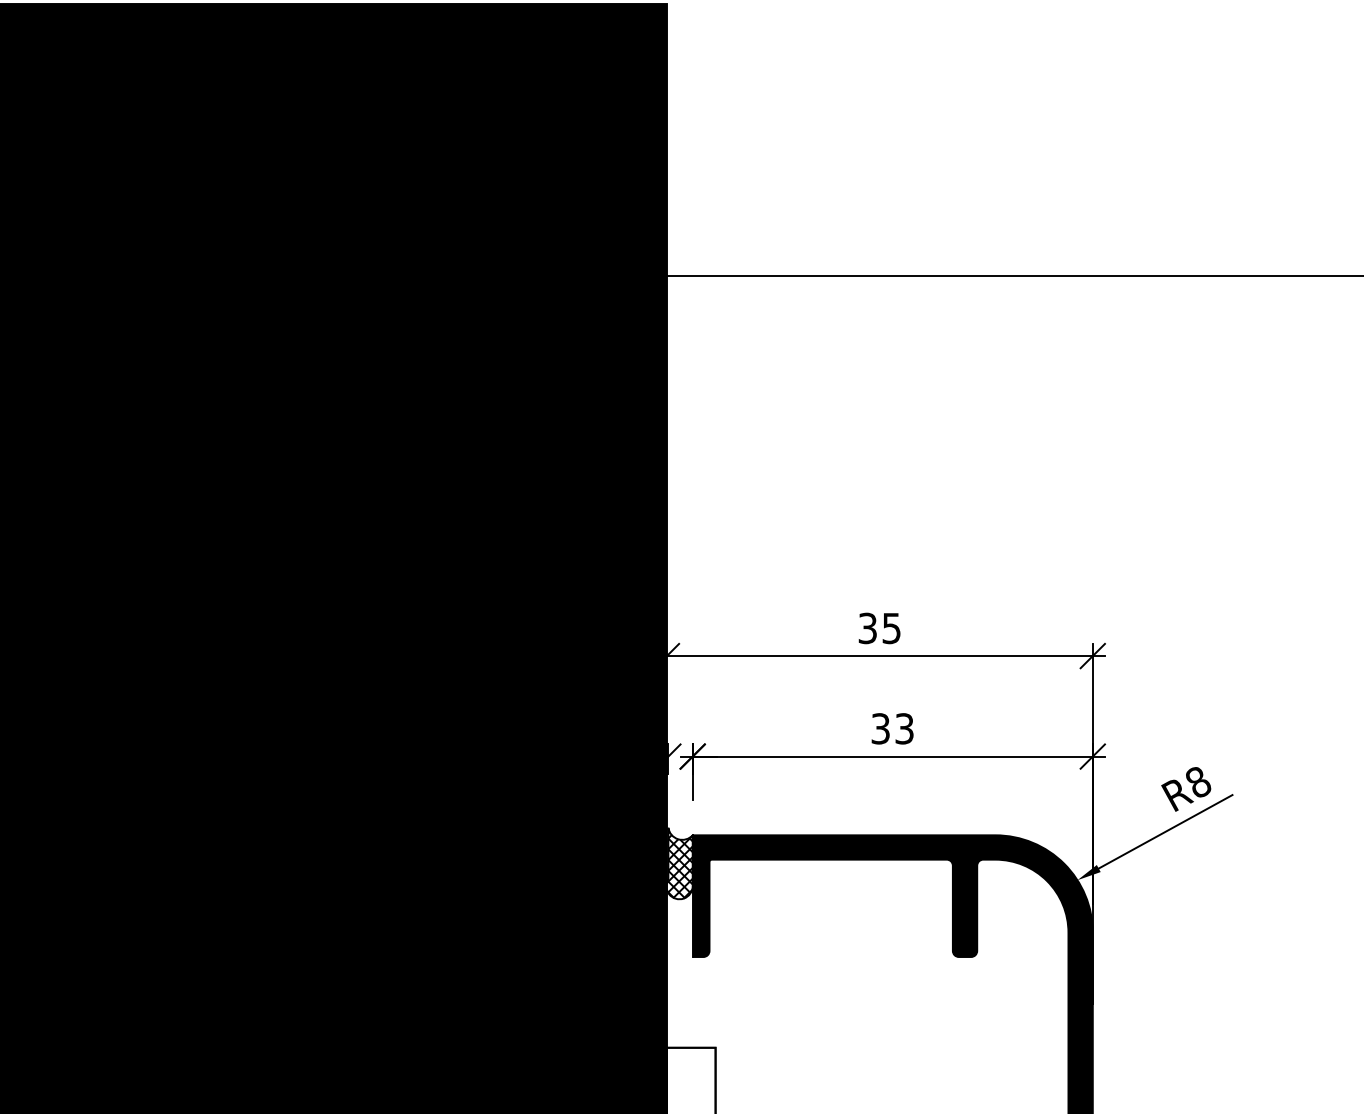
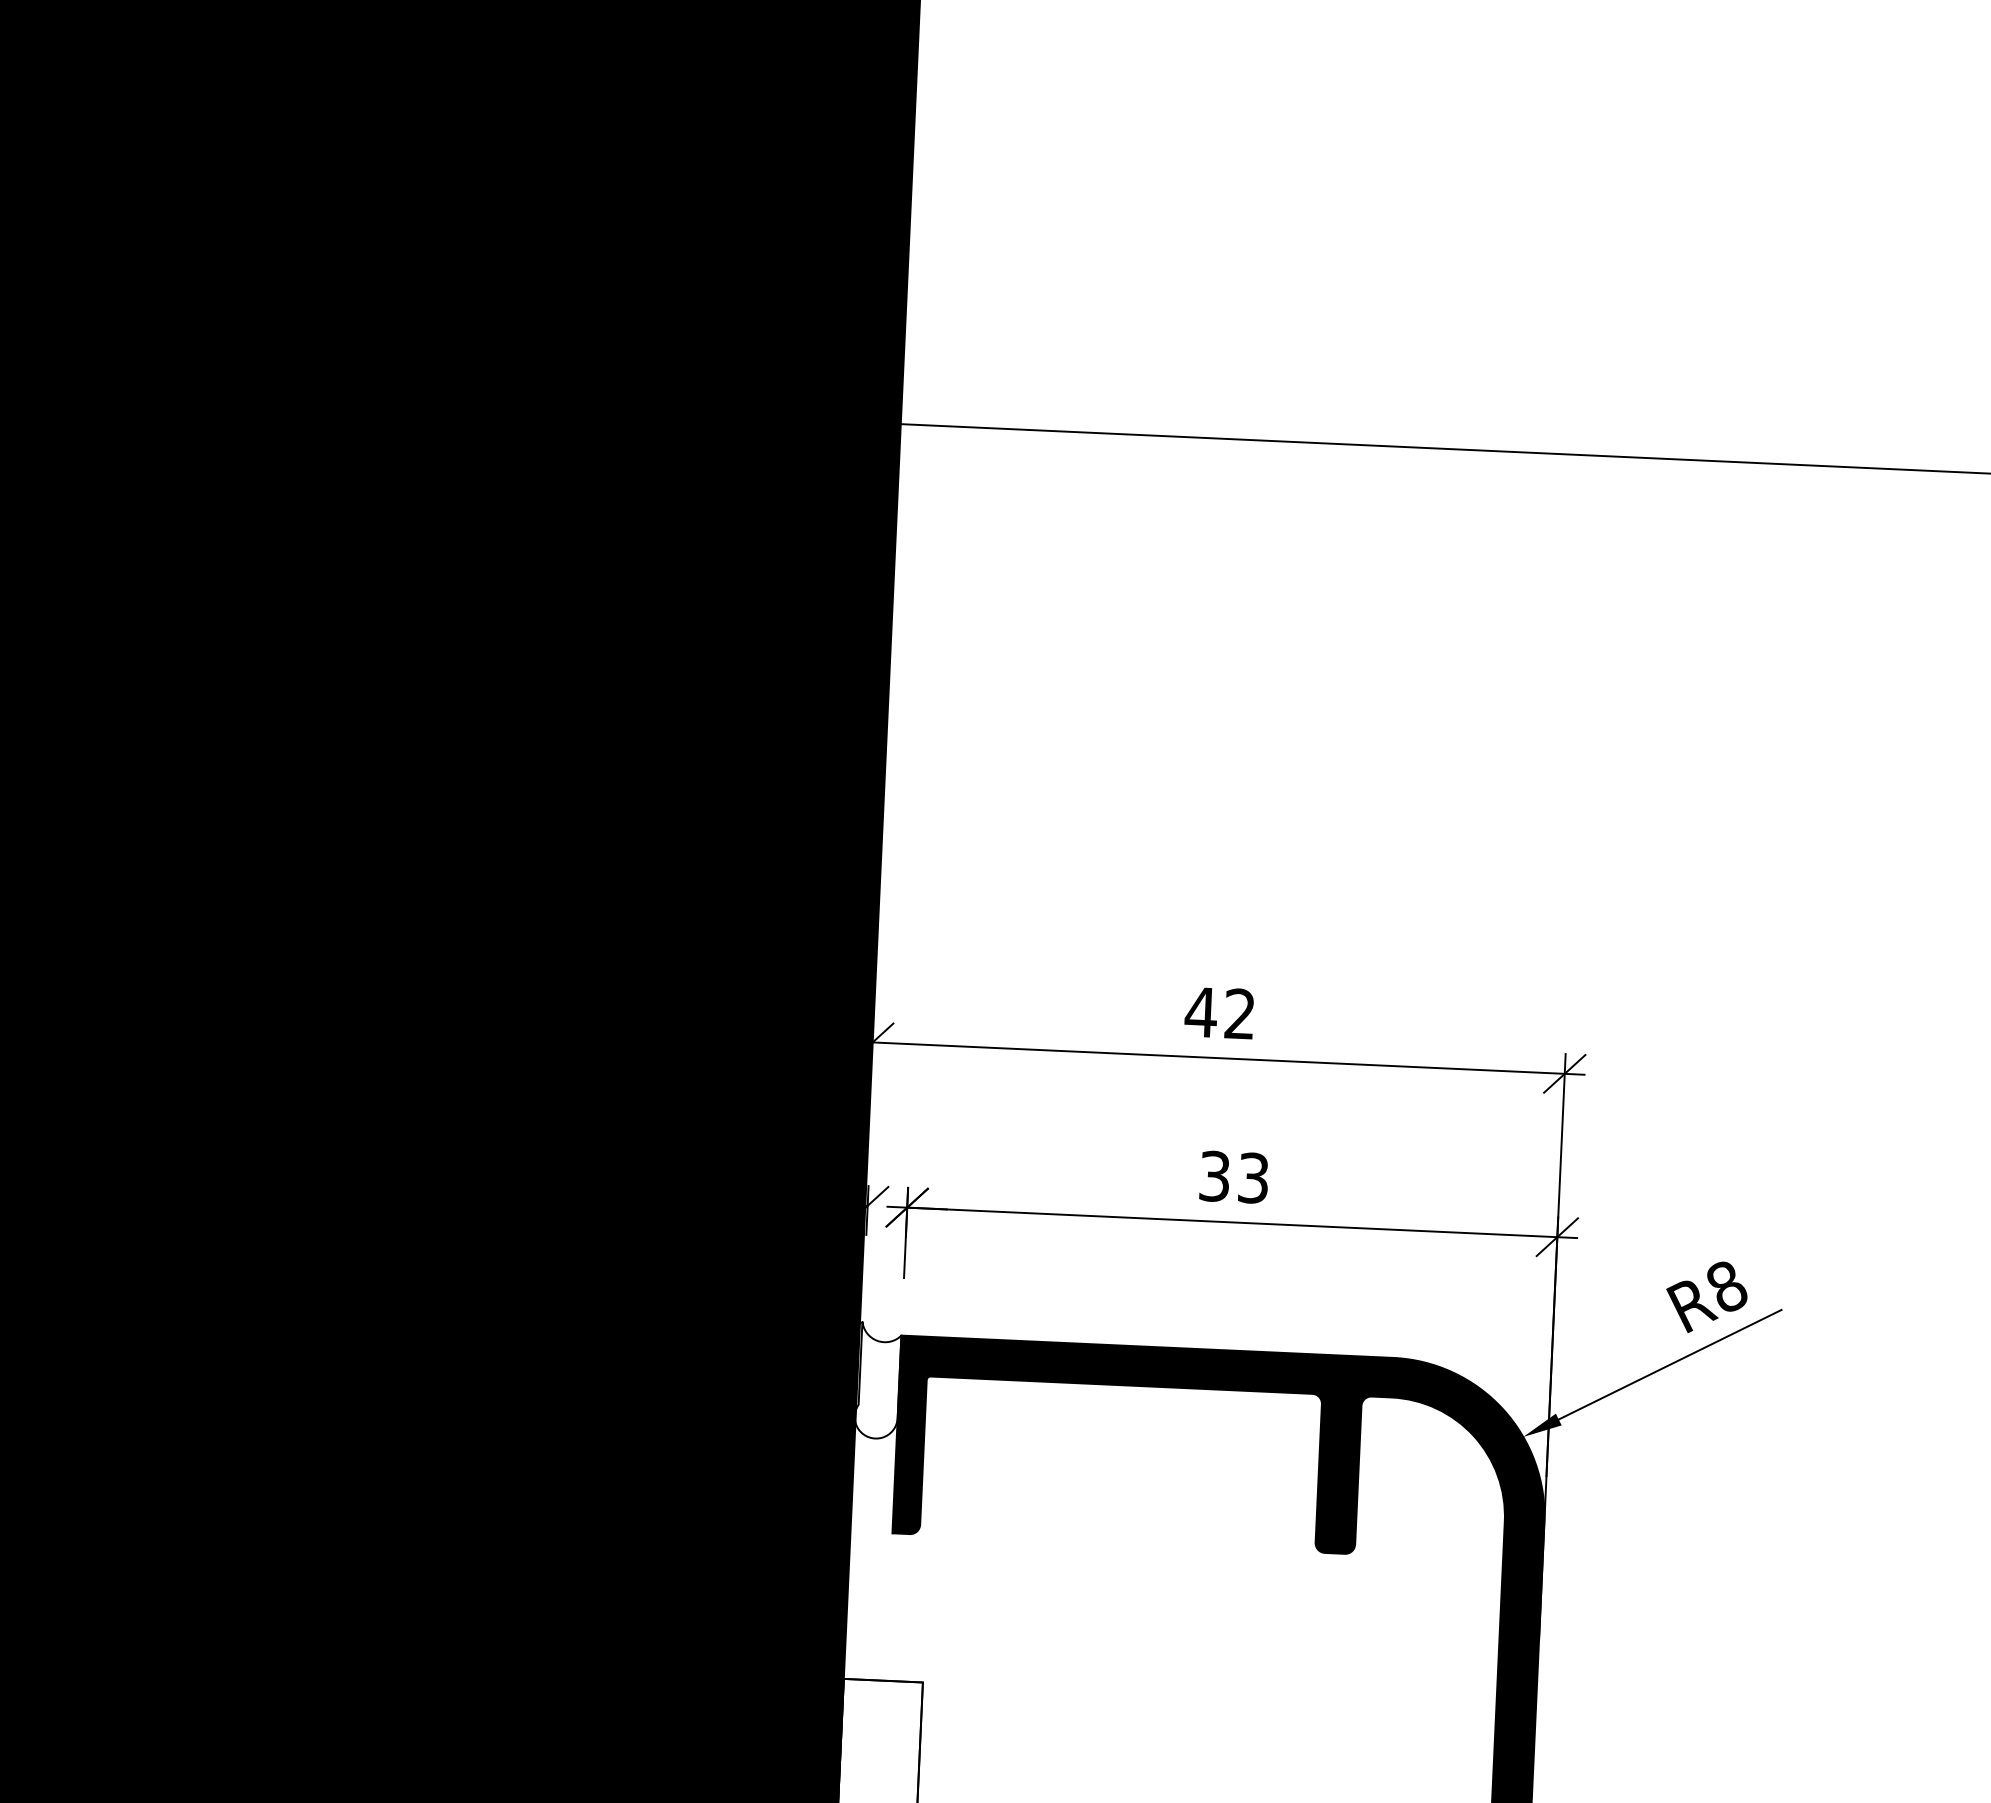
text: (878, 628) -> (1218, 1013), 35 -> 42
hatch: (679, 862) -> (877, 1378), removed

